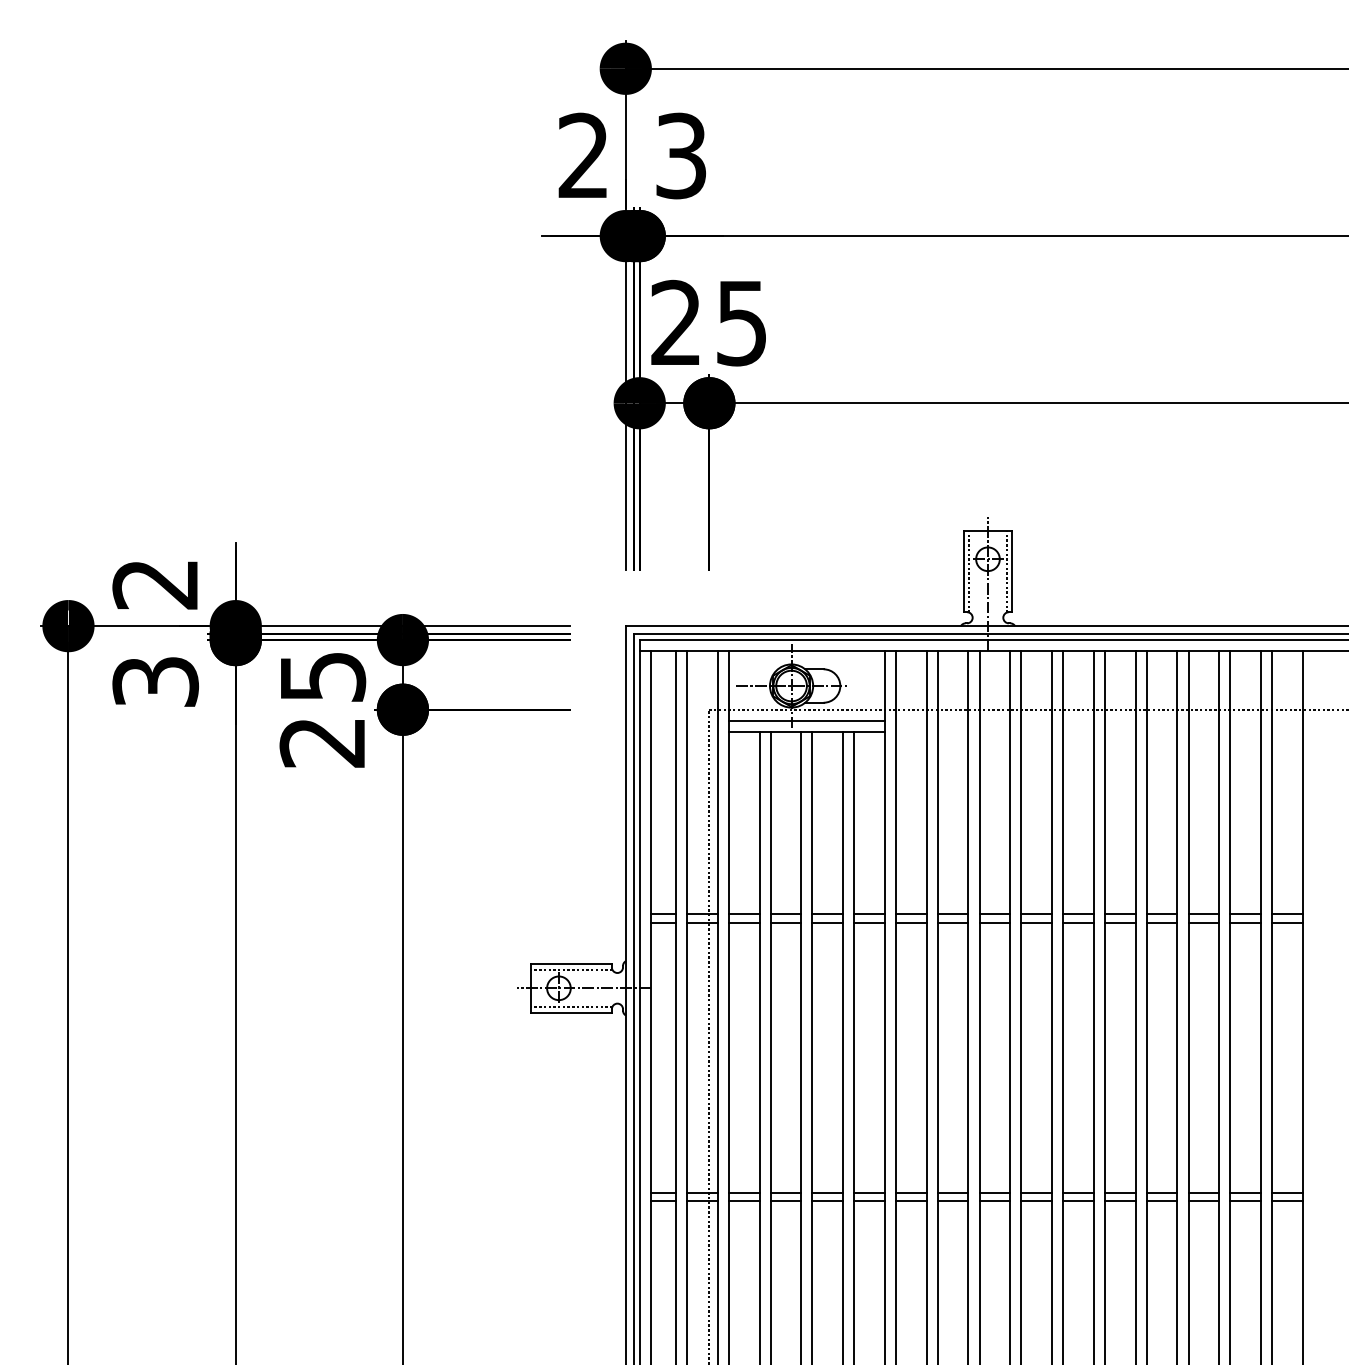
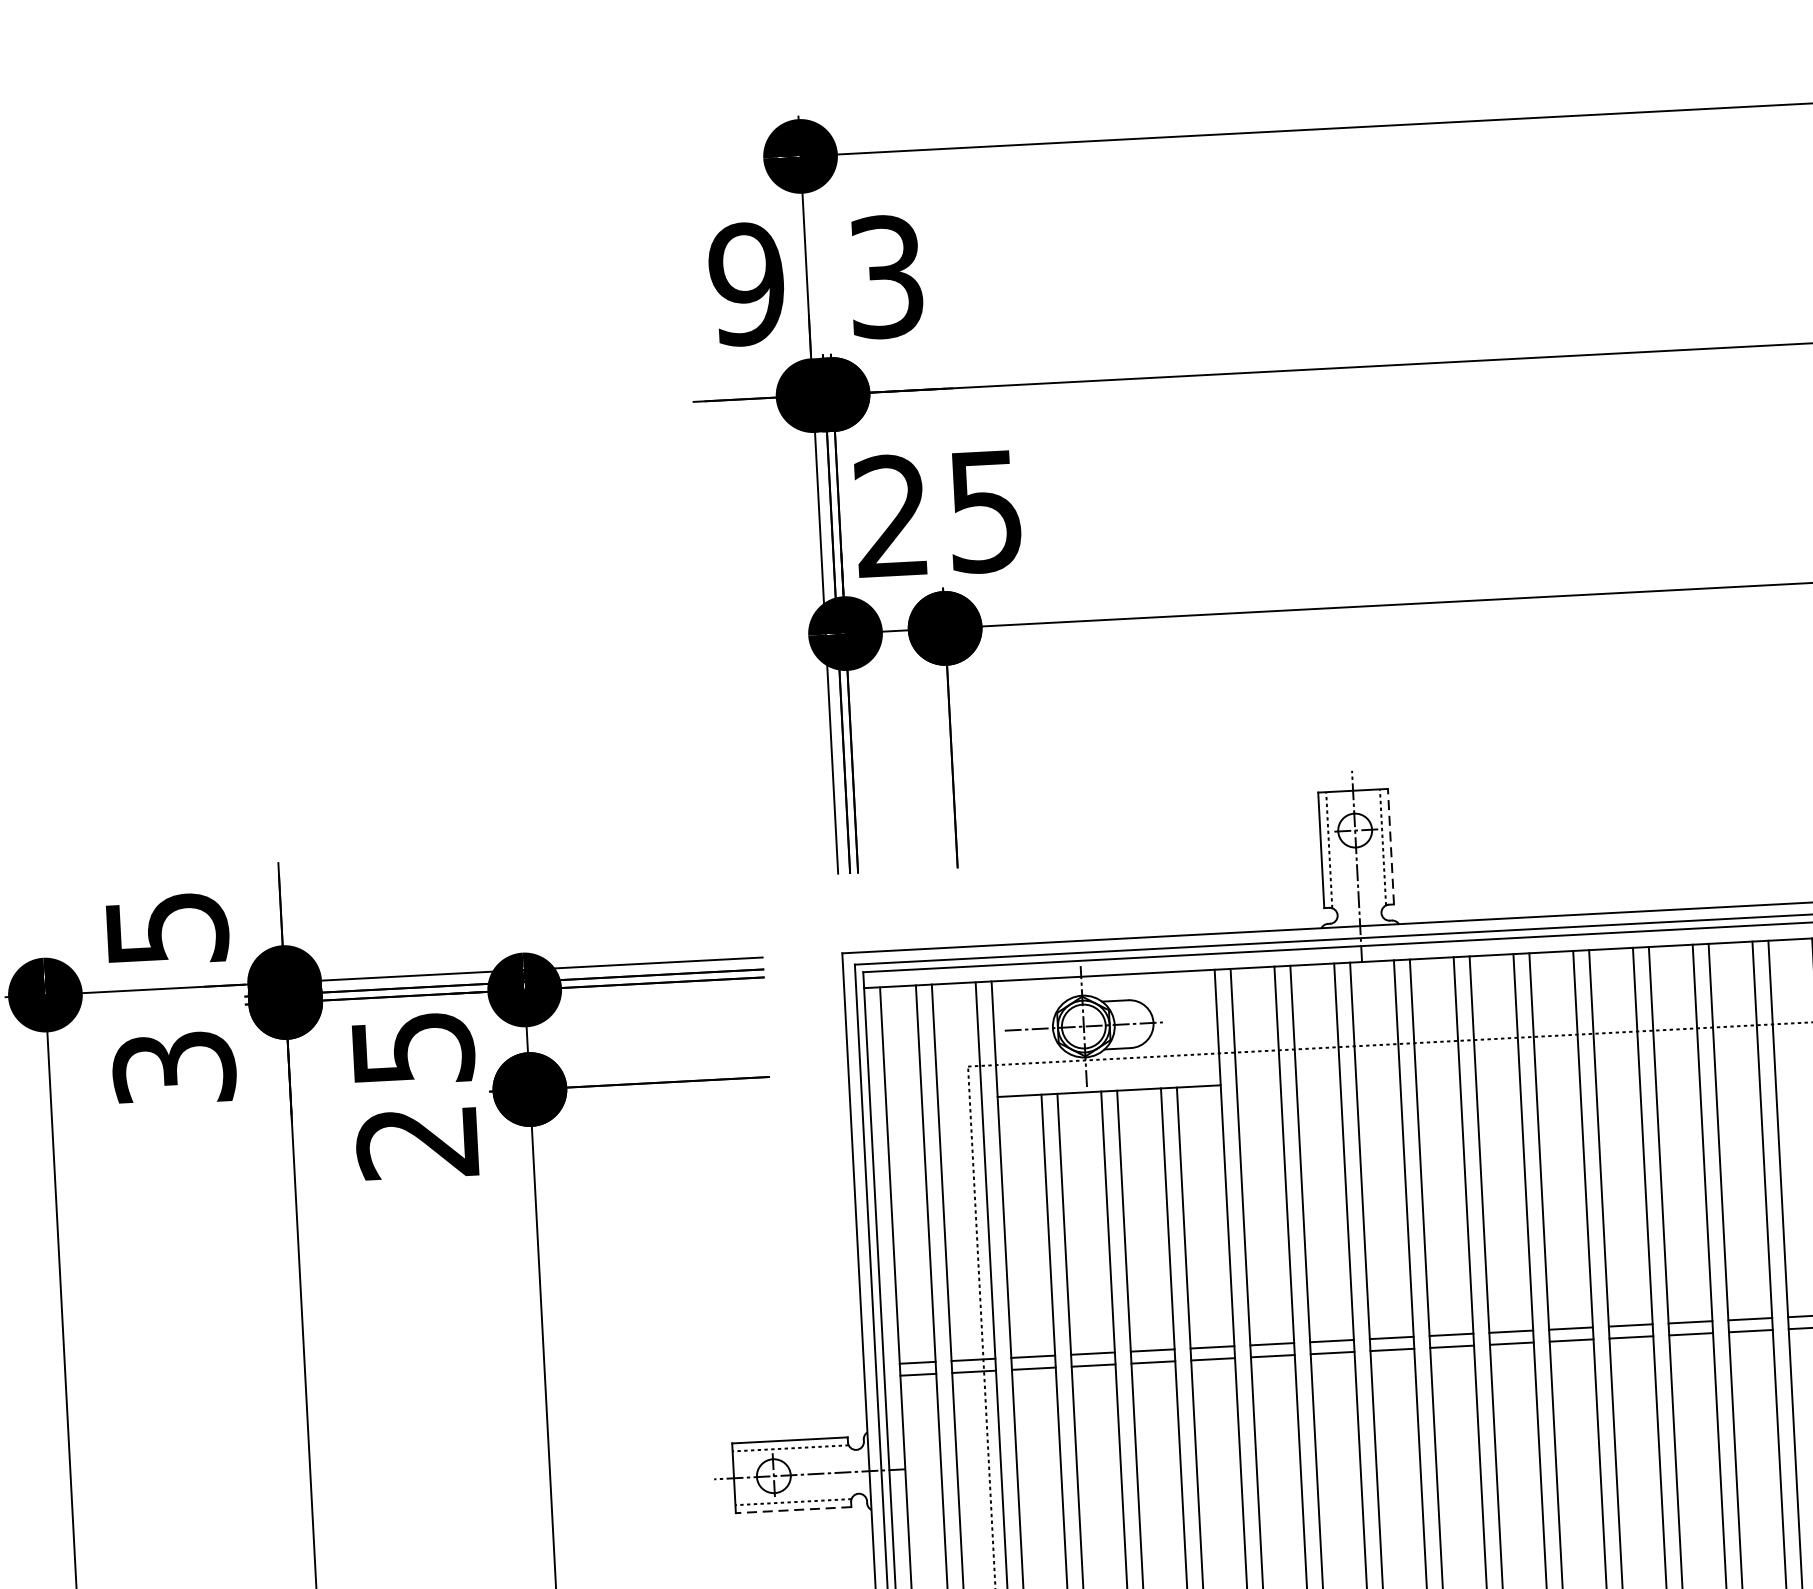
text: (583, 155) -> (746, 283), 2 -> 9
line: (1012, 571) -> (1391, 846), solid -> dashed
text: (155, 584) -> (166, 929), 2 -> 5
line: (806, 720) -> (1107, 1074), removed
line: (570, 1012) -> (792, 1509), solid -> dashed

